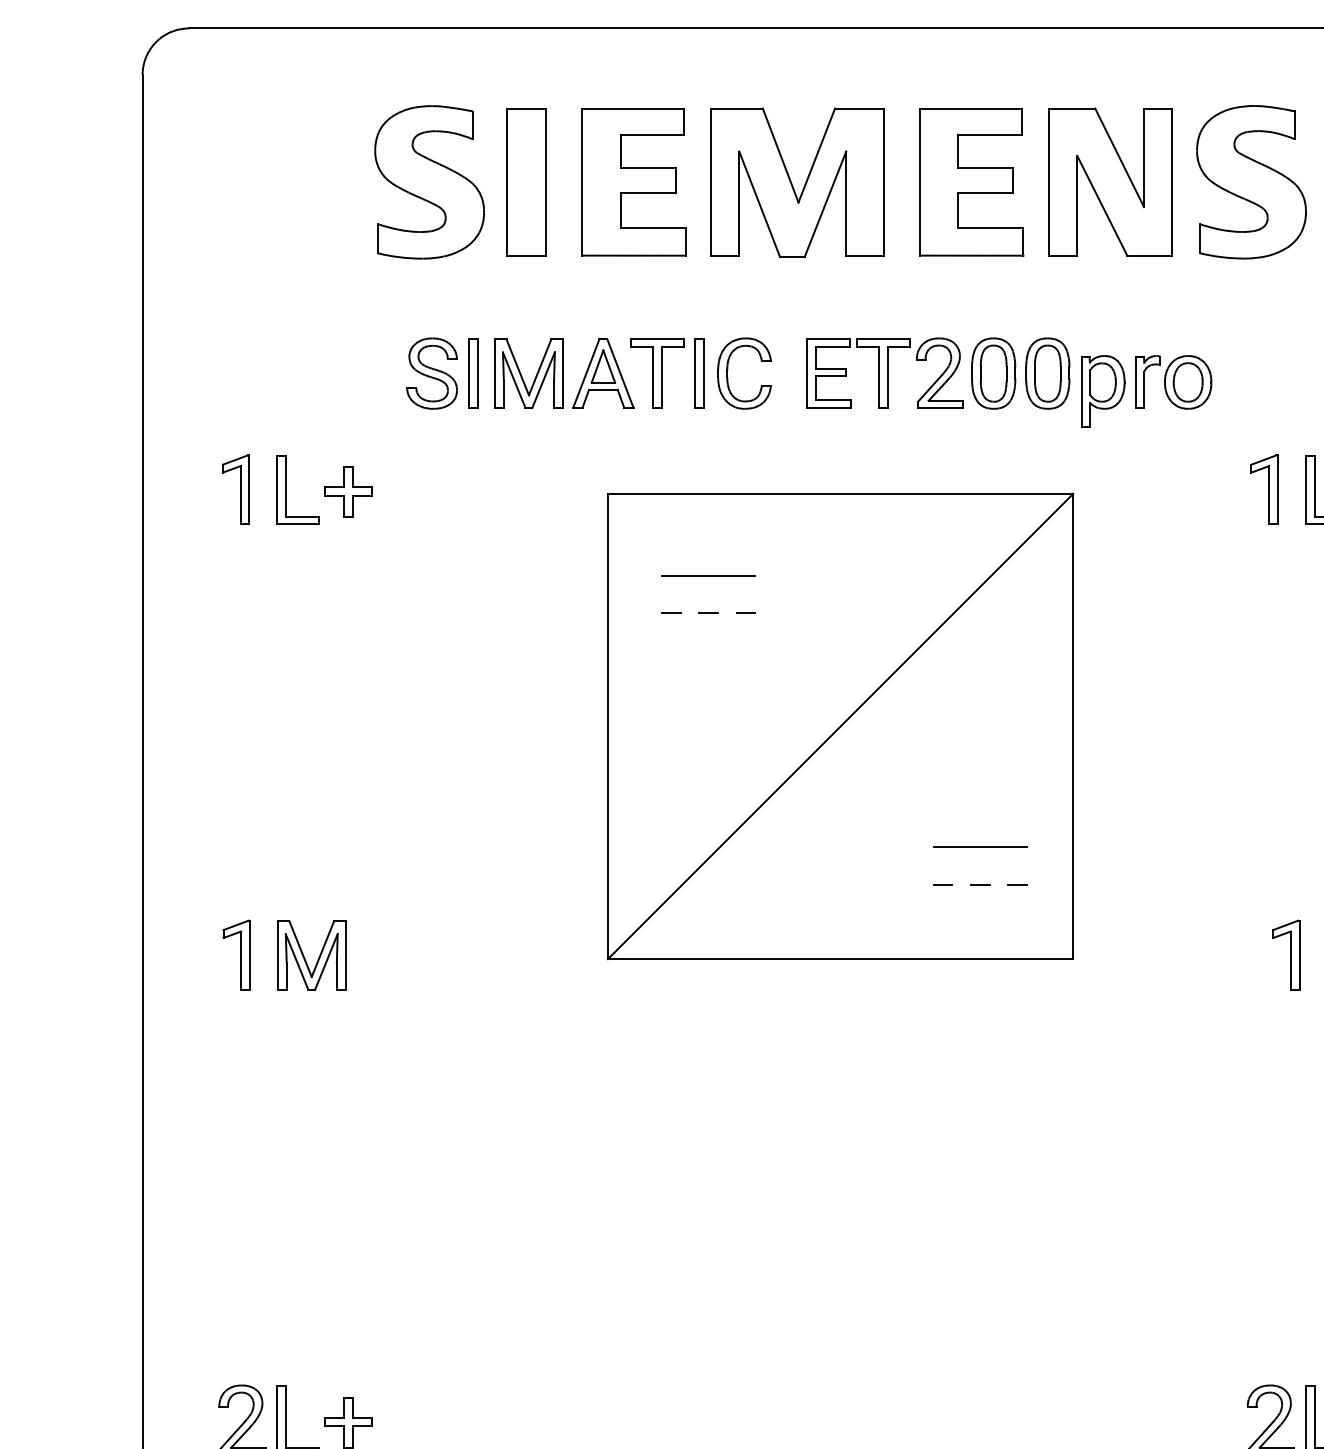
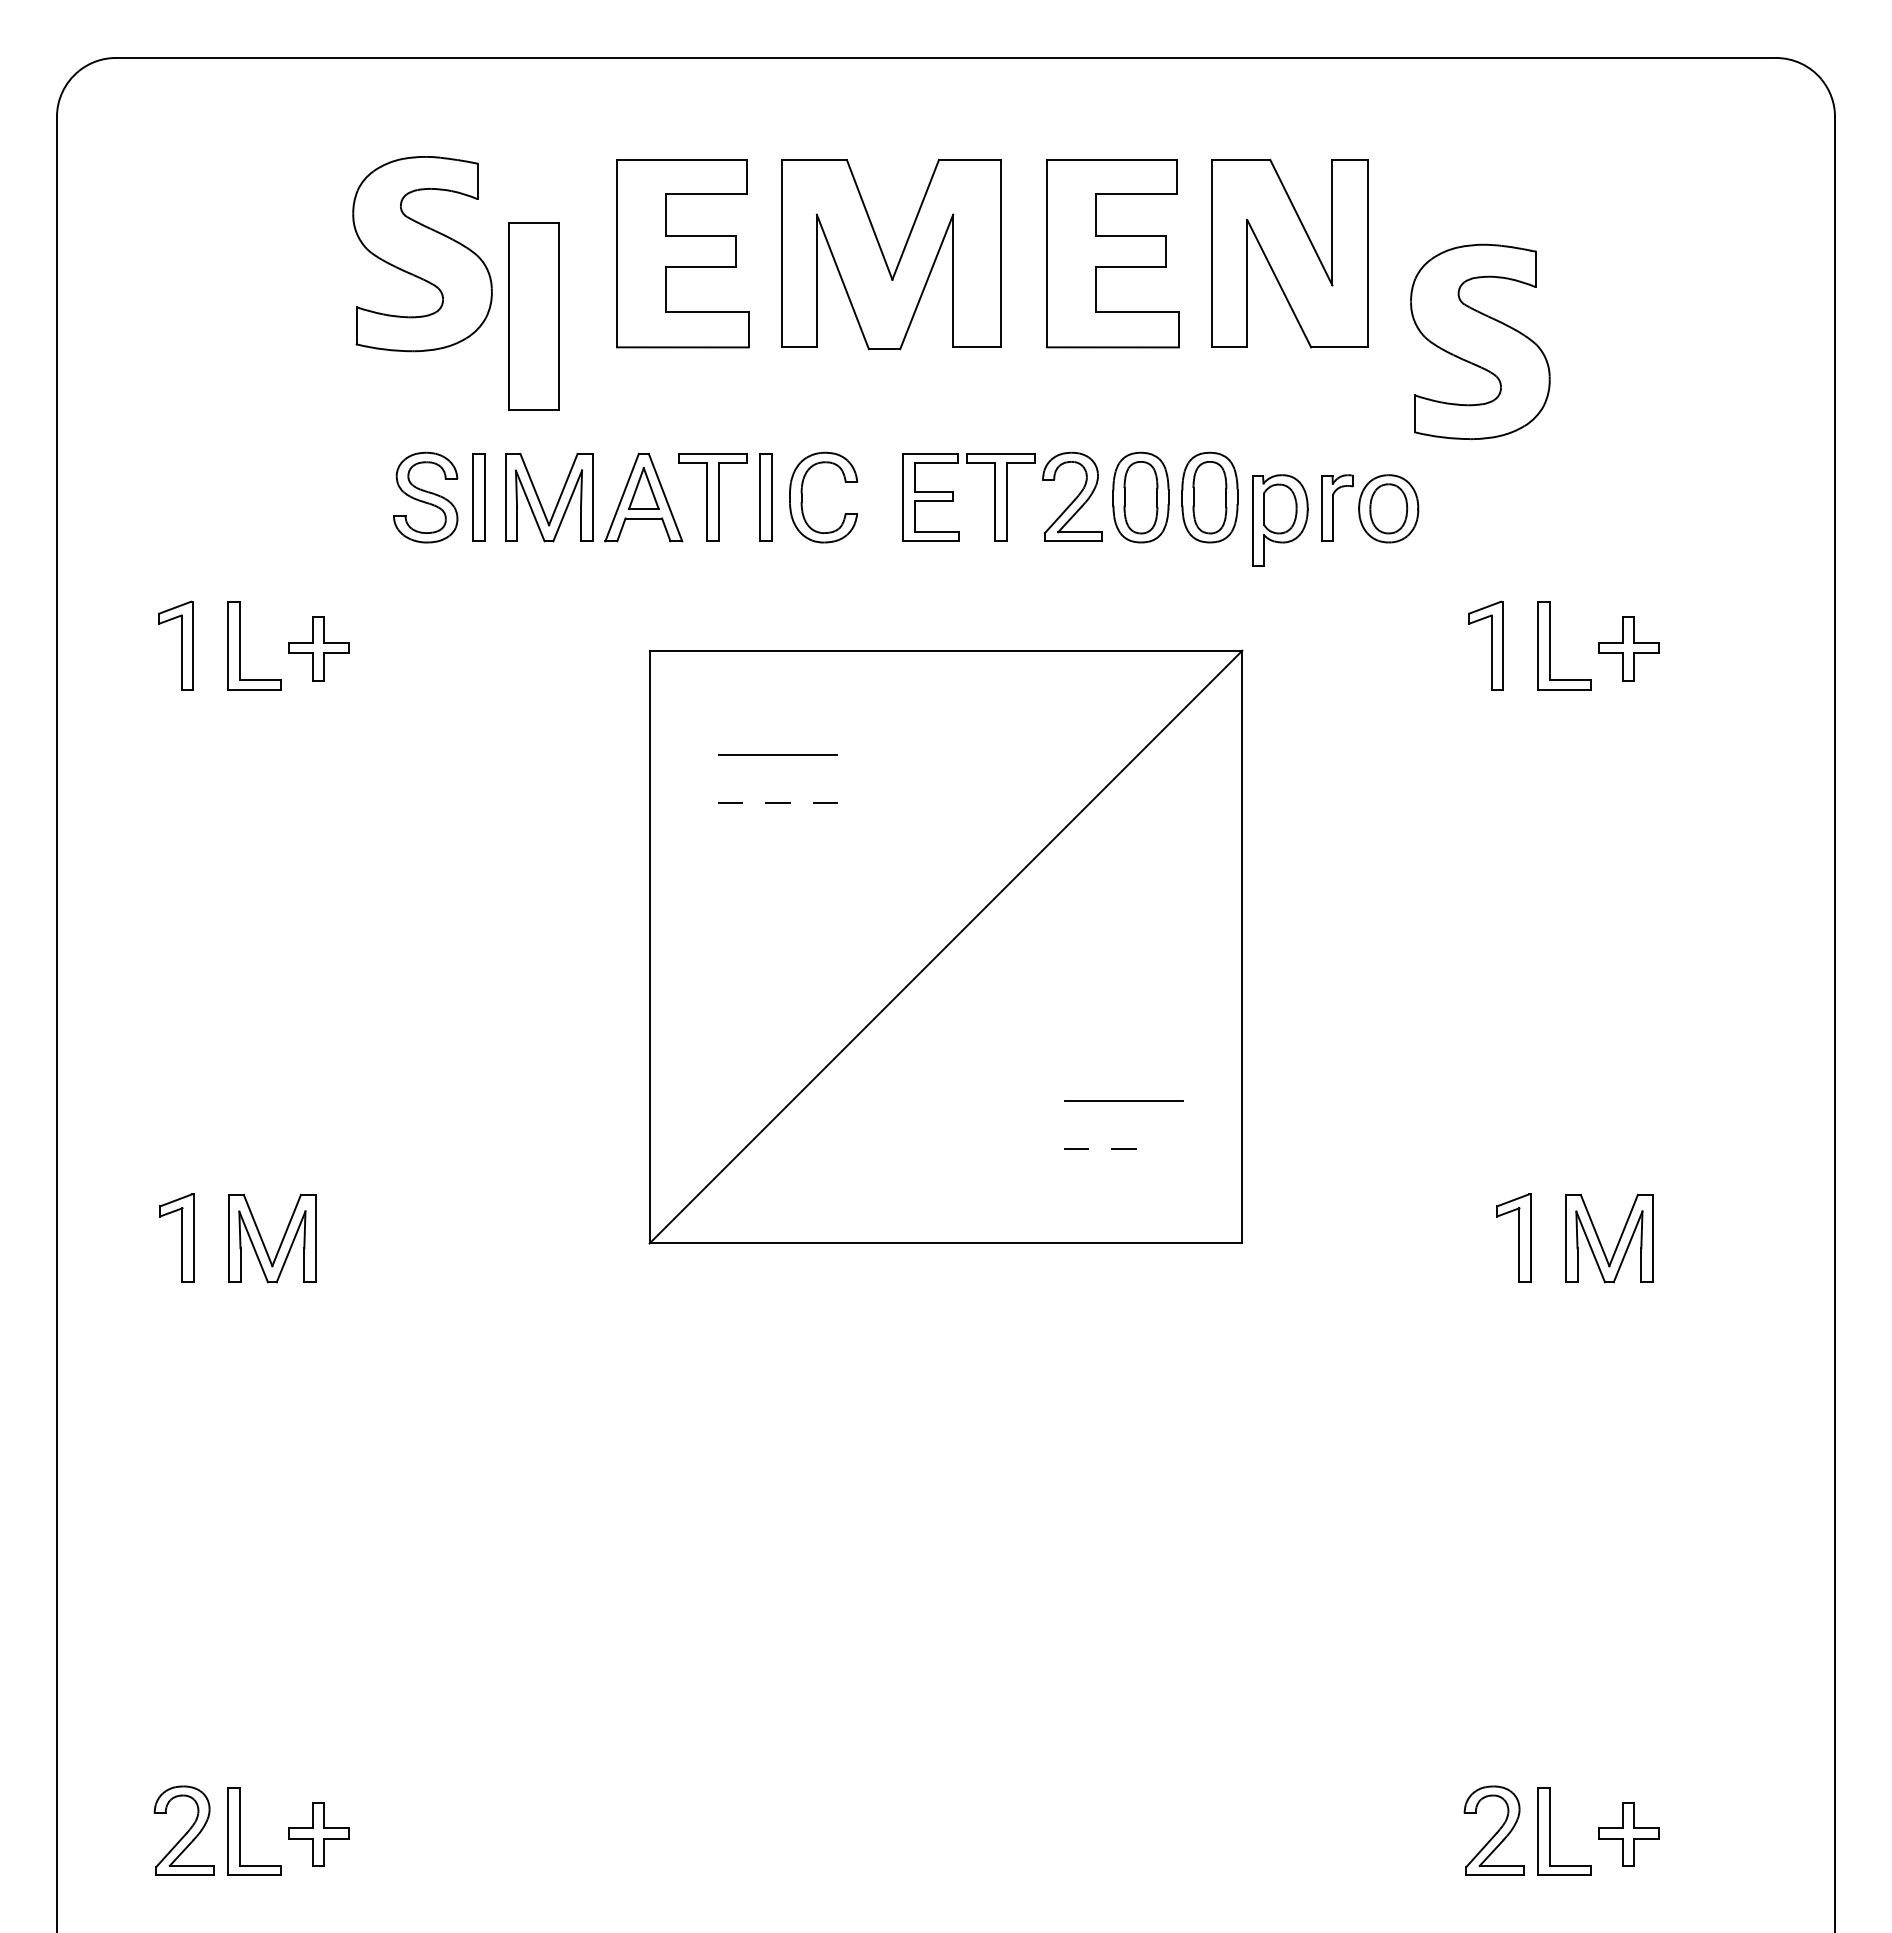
part: (526, 181) -> (533, 316), moved
part: (1251, 181) -> (1480, 341), moved
line: (1016, 884) -> (1170, 1148), removed

